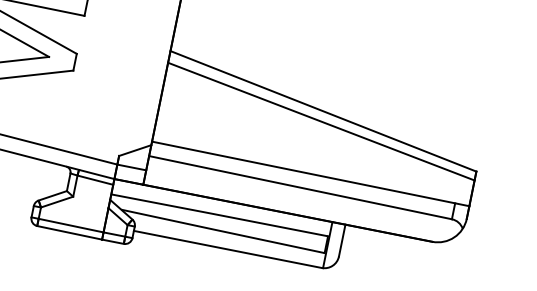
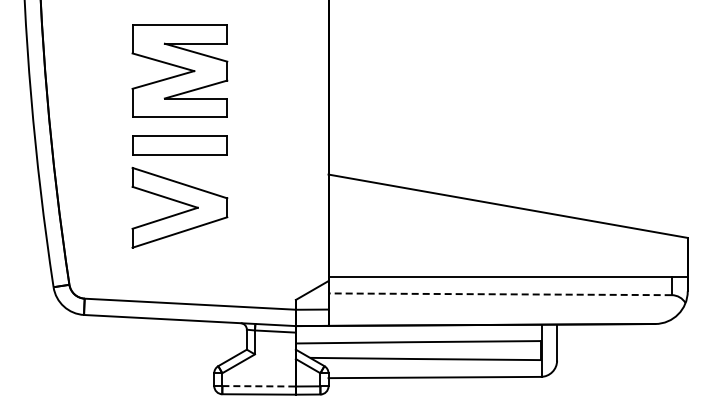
line: (320, 121) -> (507, 217), removed
line: (300, 187) -> (500, 294), solid -> dashed
line: (71, 225) -> (259, 386), solid -> dashed

